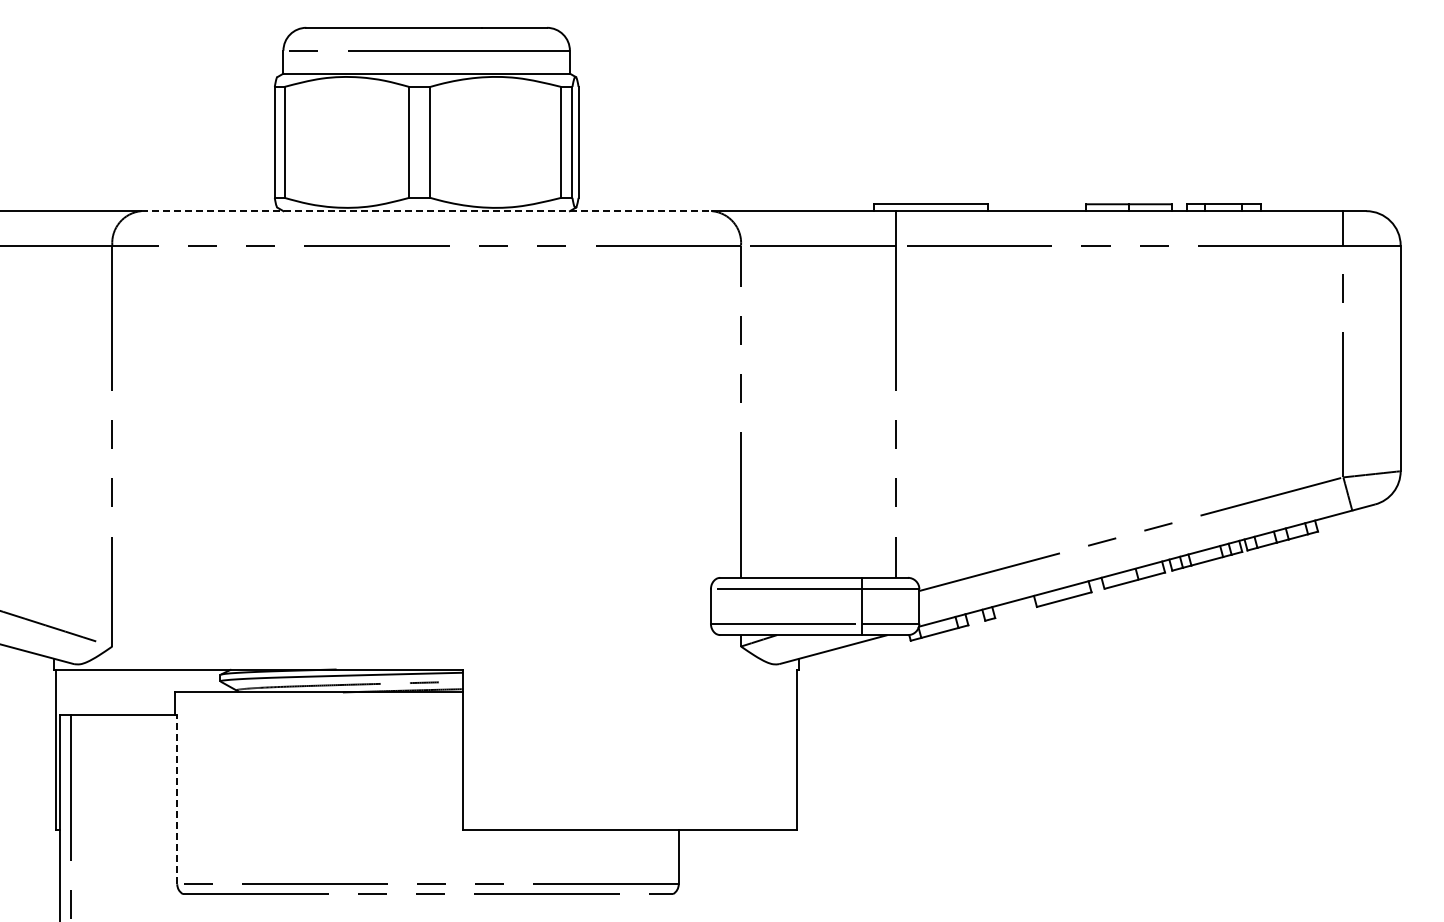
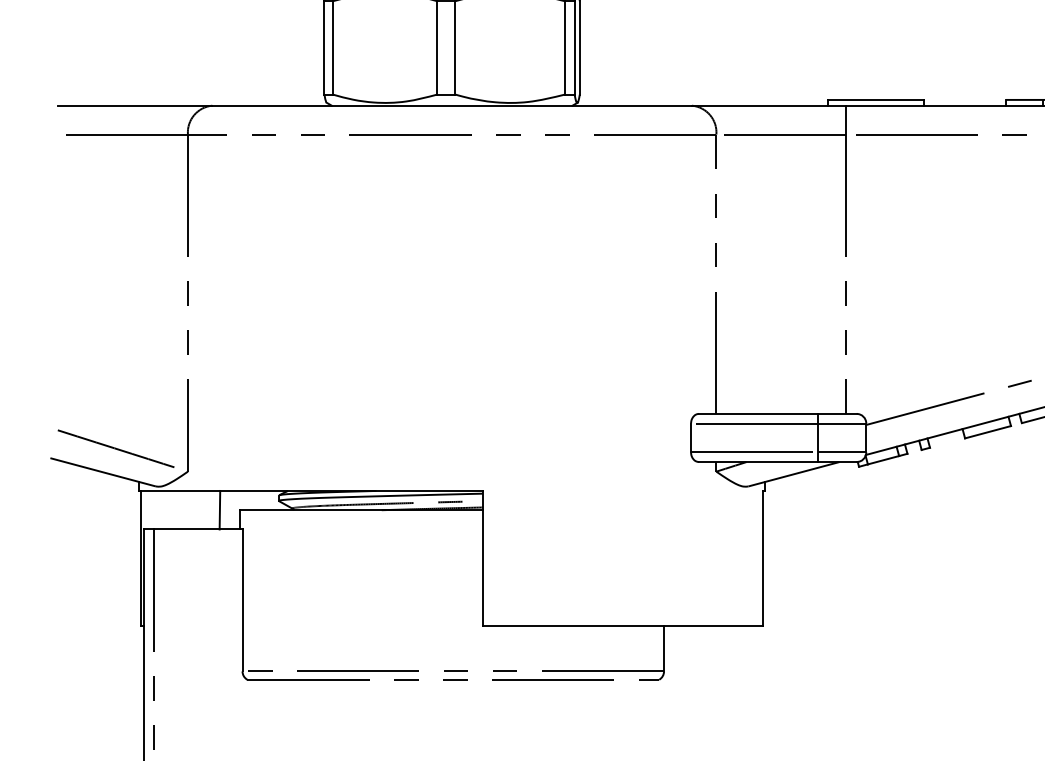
line: (427, 211) -> (452, 105), dashed -> solid
line: (150, 692) -> (220, 510), added
line: (177, 799) -> (242, 600), dashed -> solid

